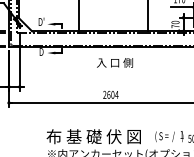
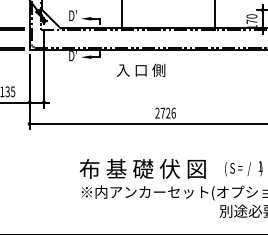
text: (41, 52) -> (72, 56), D -> D'
text: (115, 62) -> (141, 69), moved
text: (112, 94) -> (167, 112), 2604 -> 2726

